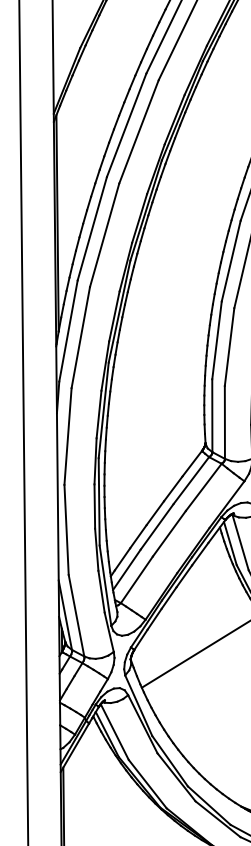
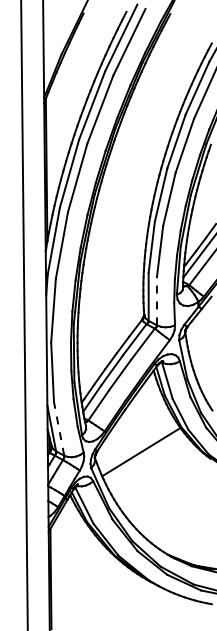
line: (224, 421) -> (156, 300), solid -> dashed
line: (77, 615) -> (59, 428), solid -> dashed

